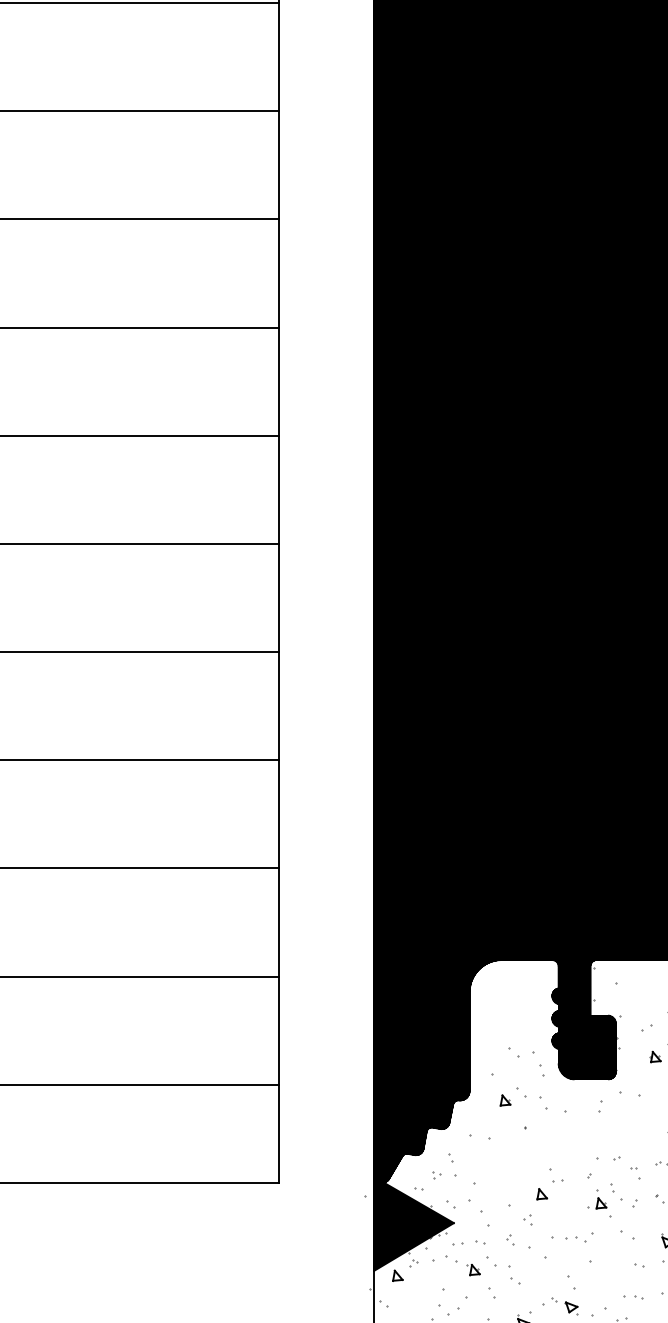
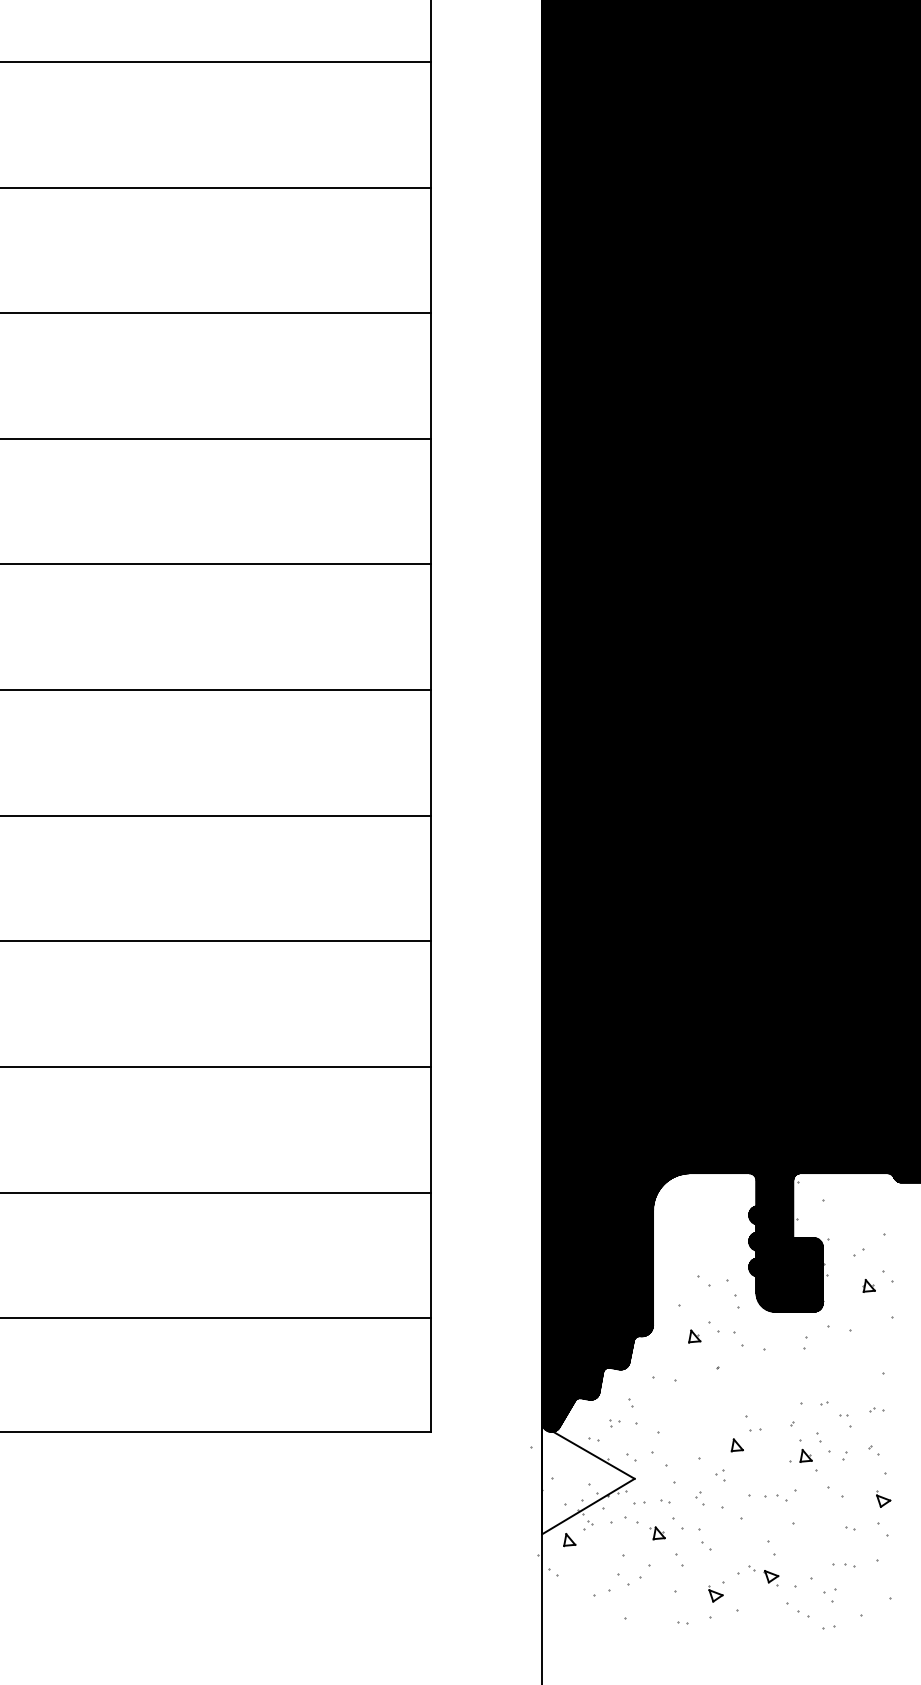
fill: (414, 1222) -> (588, 1478), removed

